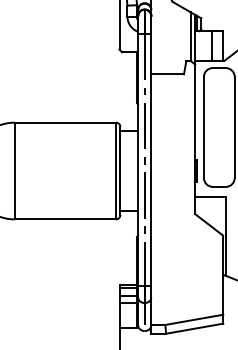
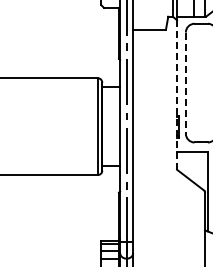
line: (203, 127) -> (185, 83), solid -> dashed
line: (195, 139) -> (177, 95), solid -> dashed

